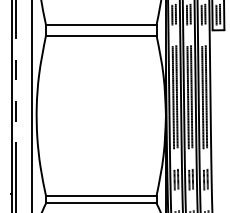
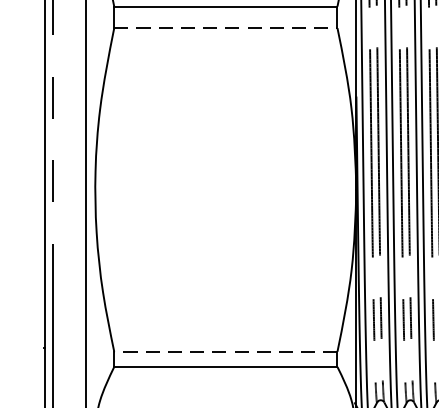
line: (101, 35) -> (226, 27), solid -> dashed
line: (100, 195) -> (224, 350), solid -> dashed

